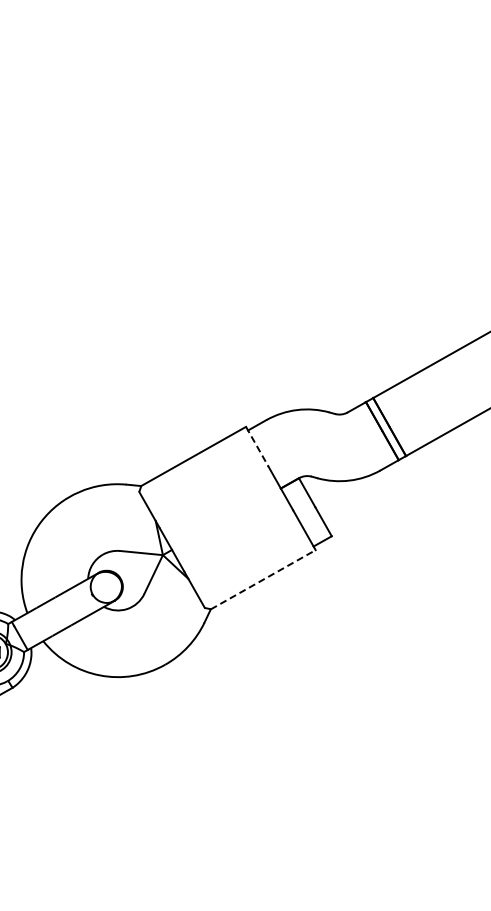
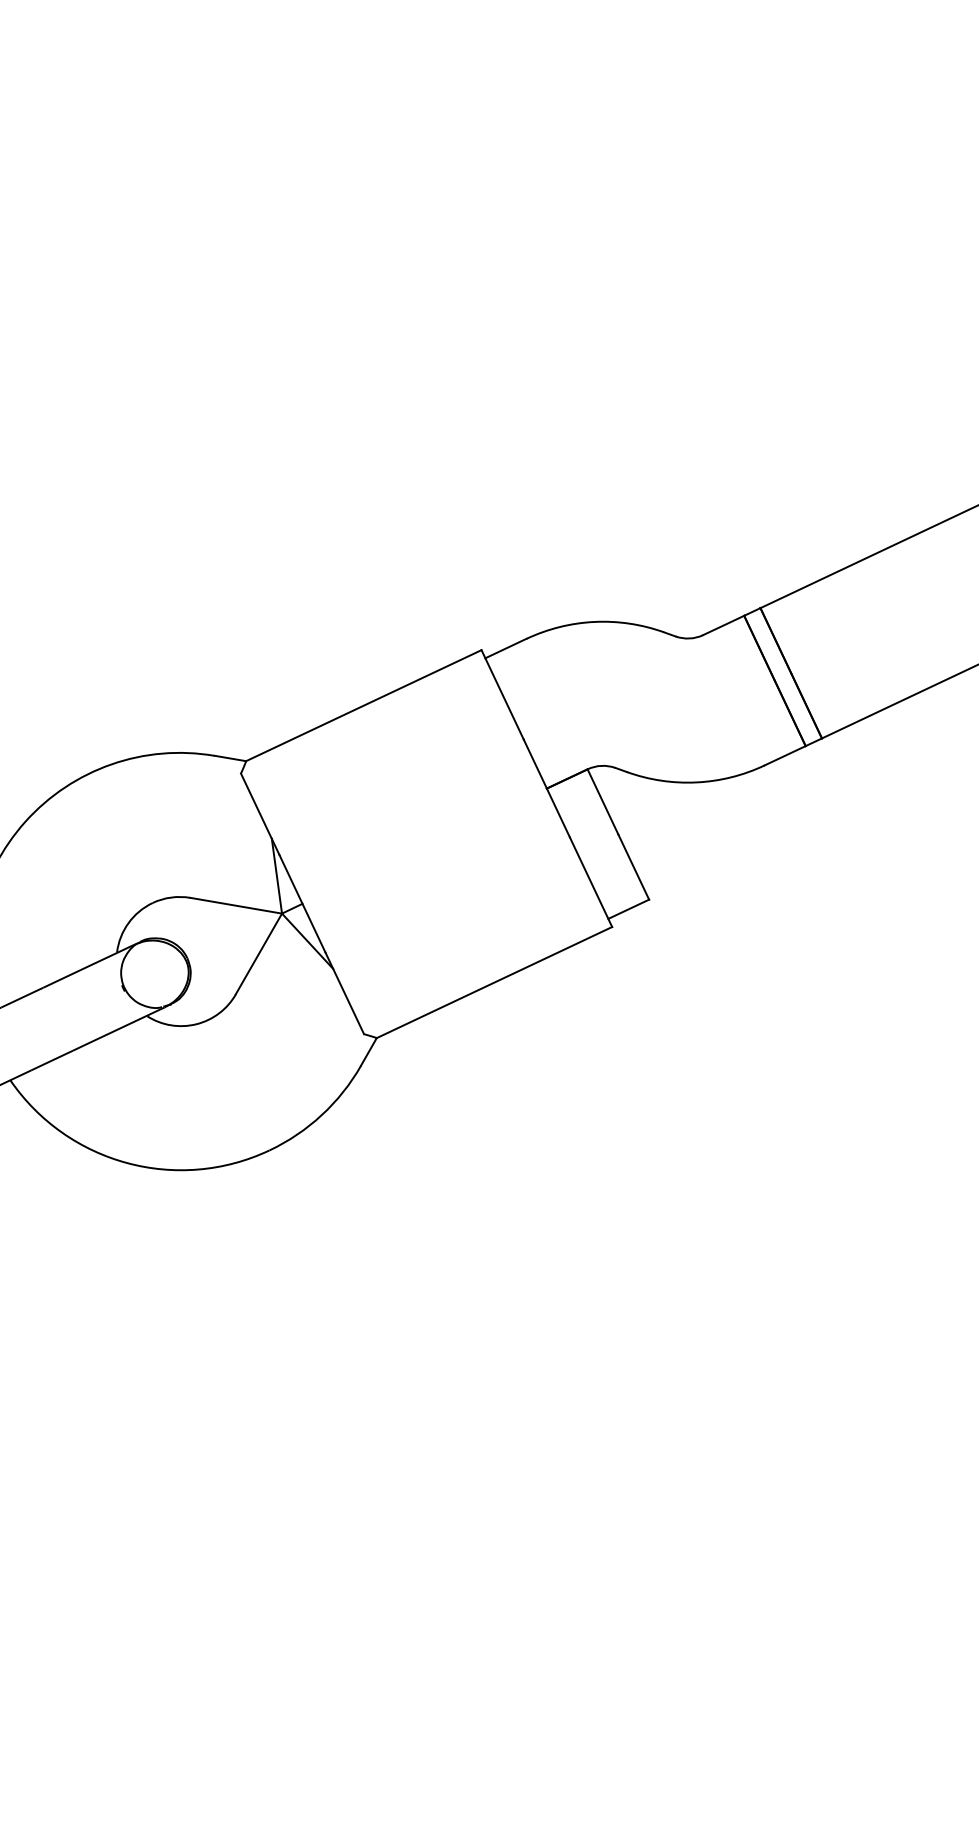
line: (257, 446) -> (503, 694), dashed -> solid
line: (263, 579) -> (495, 982), dashed -> solid

